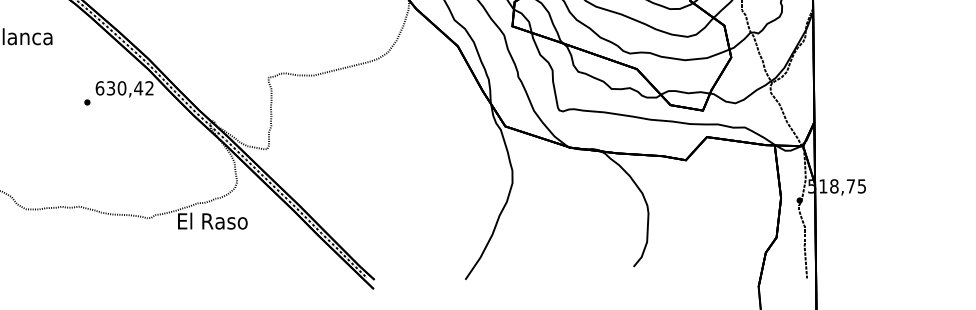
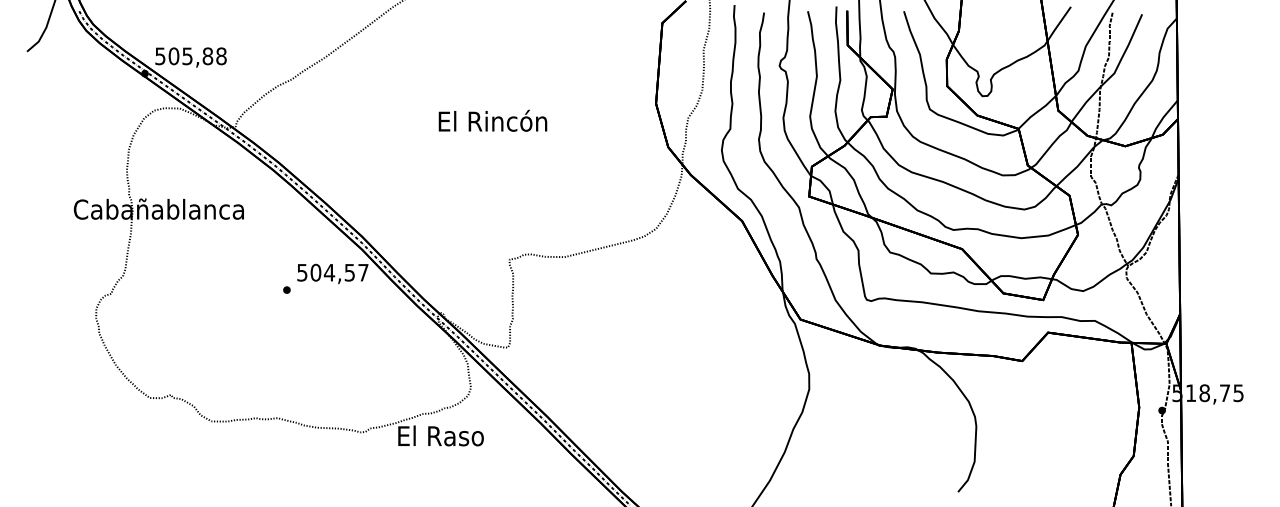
text: (124, 88) -> (332, 272), 630,42 -> 504,57

